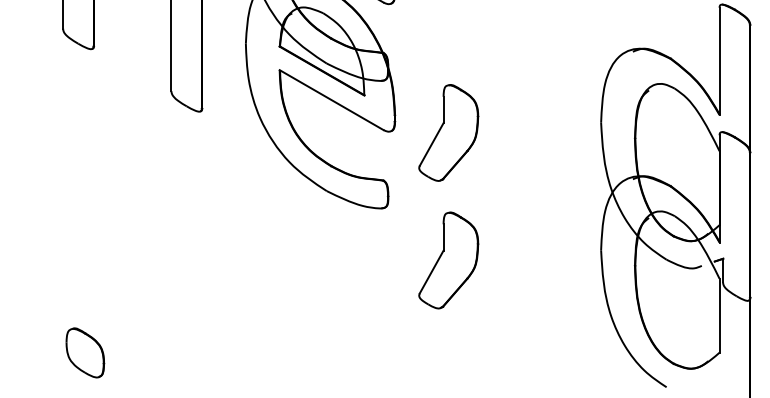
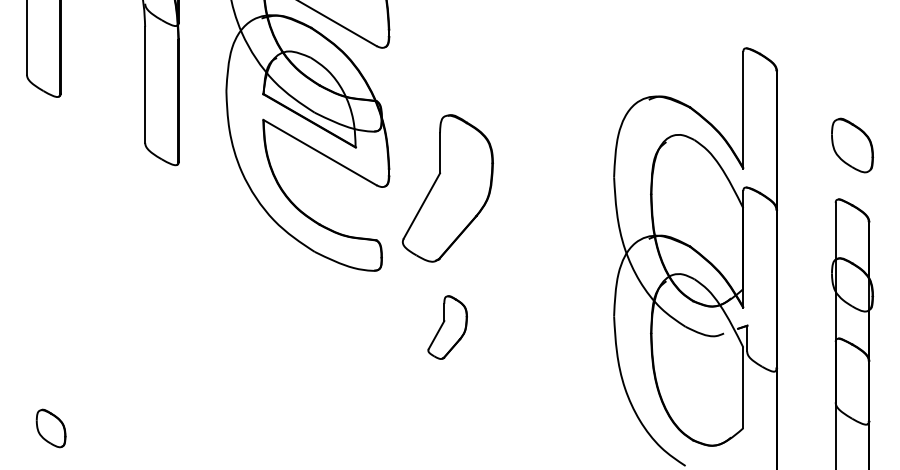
part: (448, 133) -> (447, 188), size x1.4
part: (448, 260) -> (447, 327), size x0.6
part: (84, 352) -> (50, 428), size x0.7

